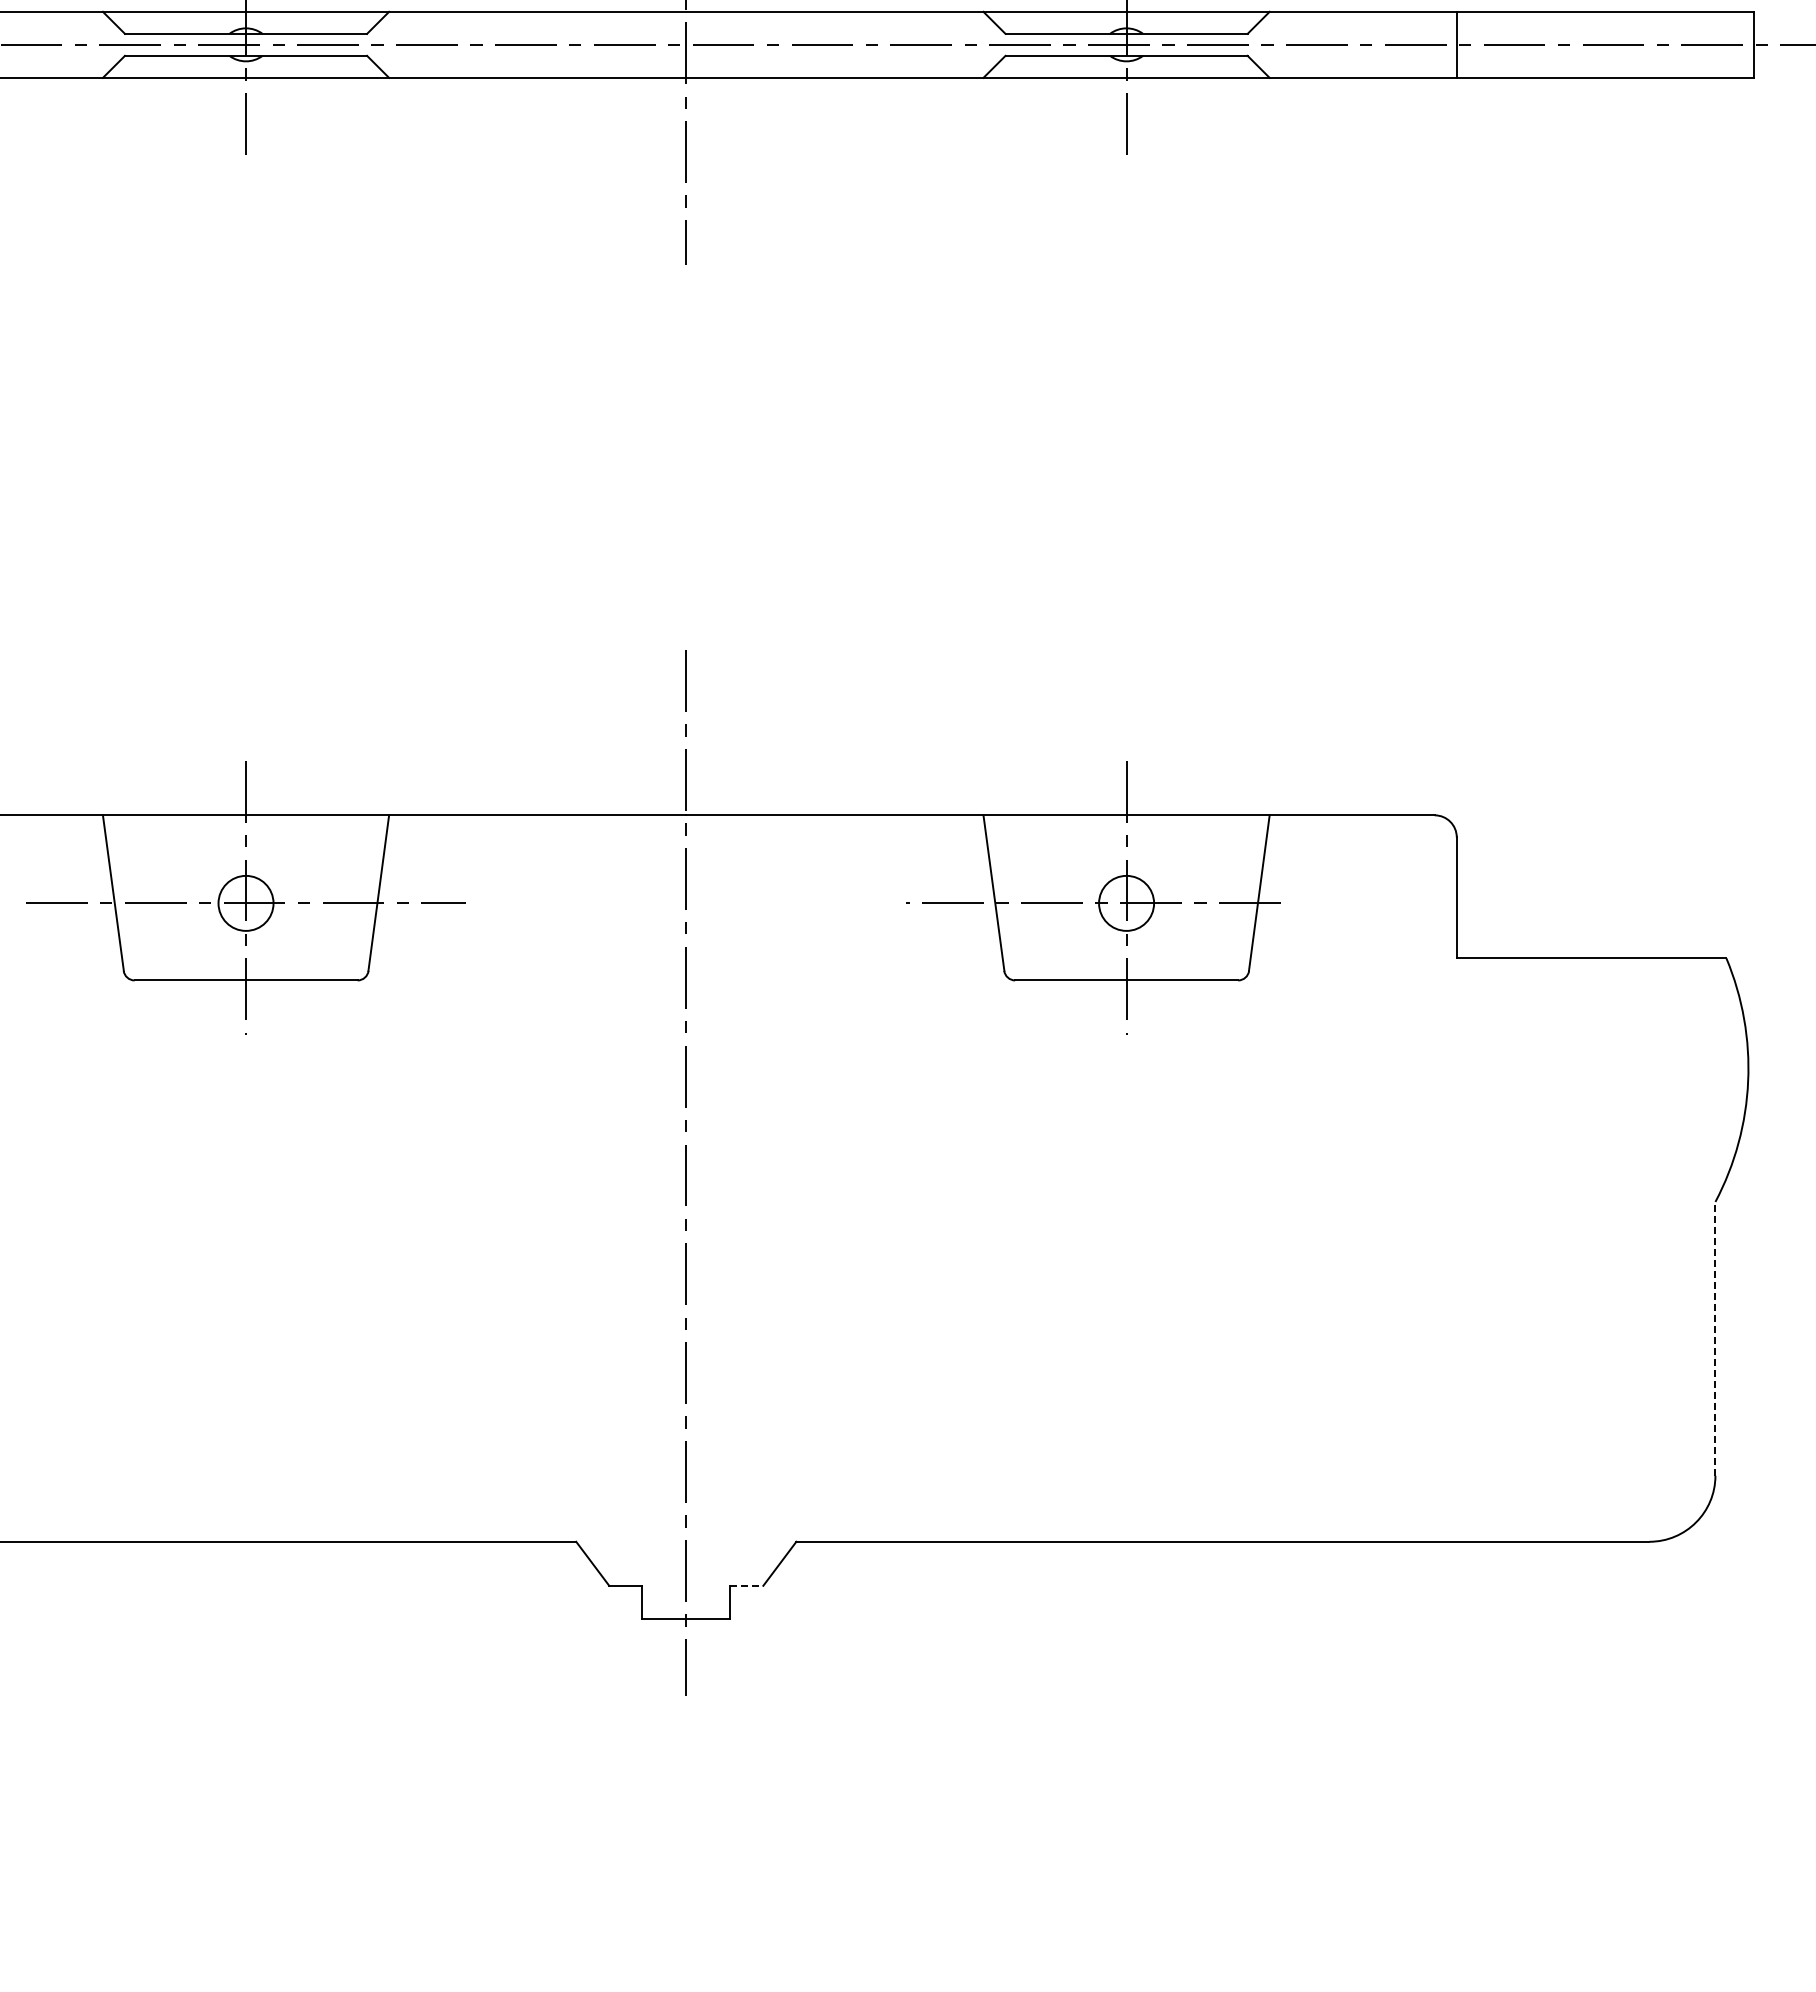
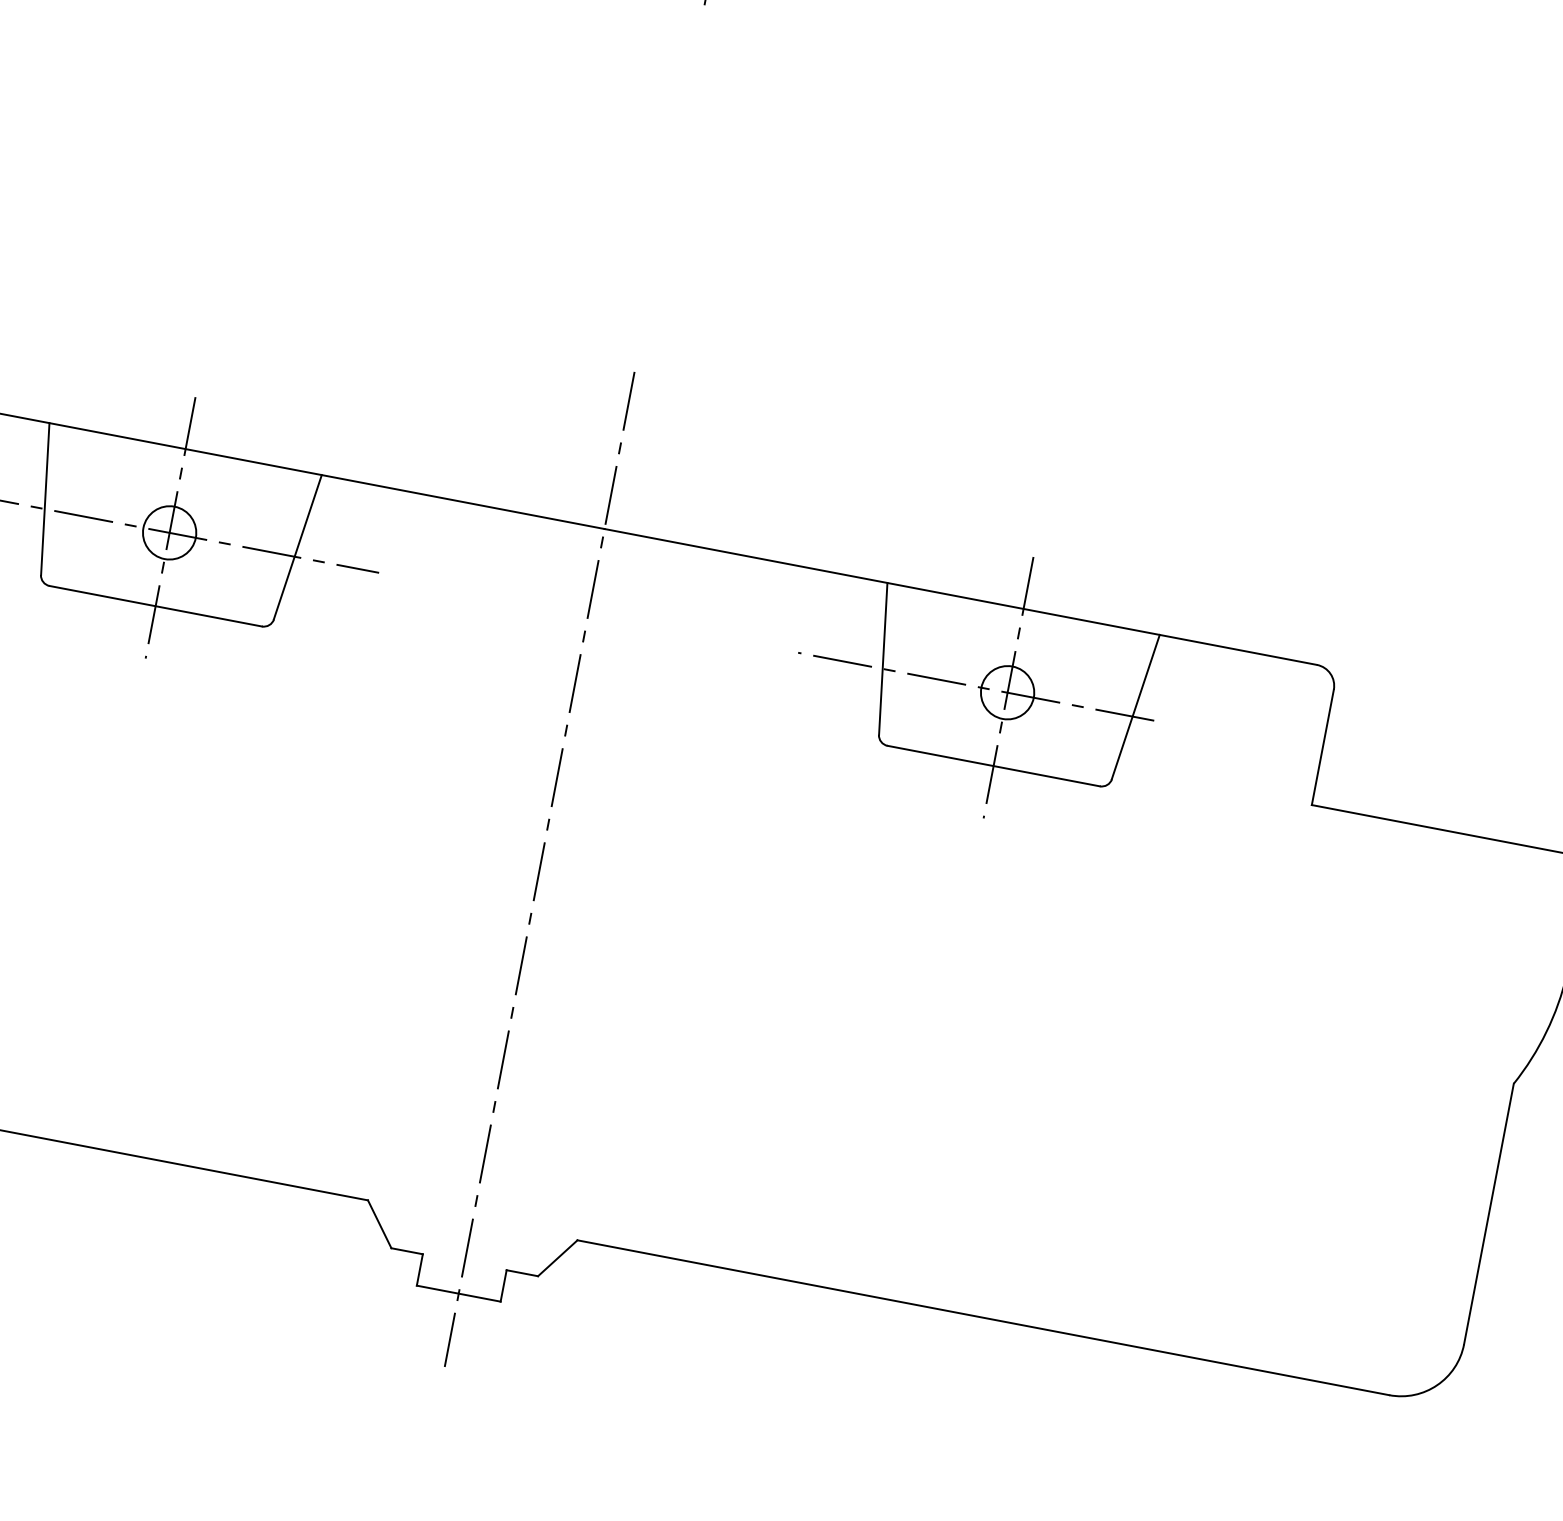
line: (1715, 1338) -> (1489, 1213), dashed -> solid
line: (746, 1585) -> (522, 1272), dashed -> solid

